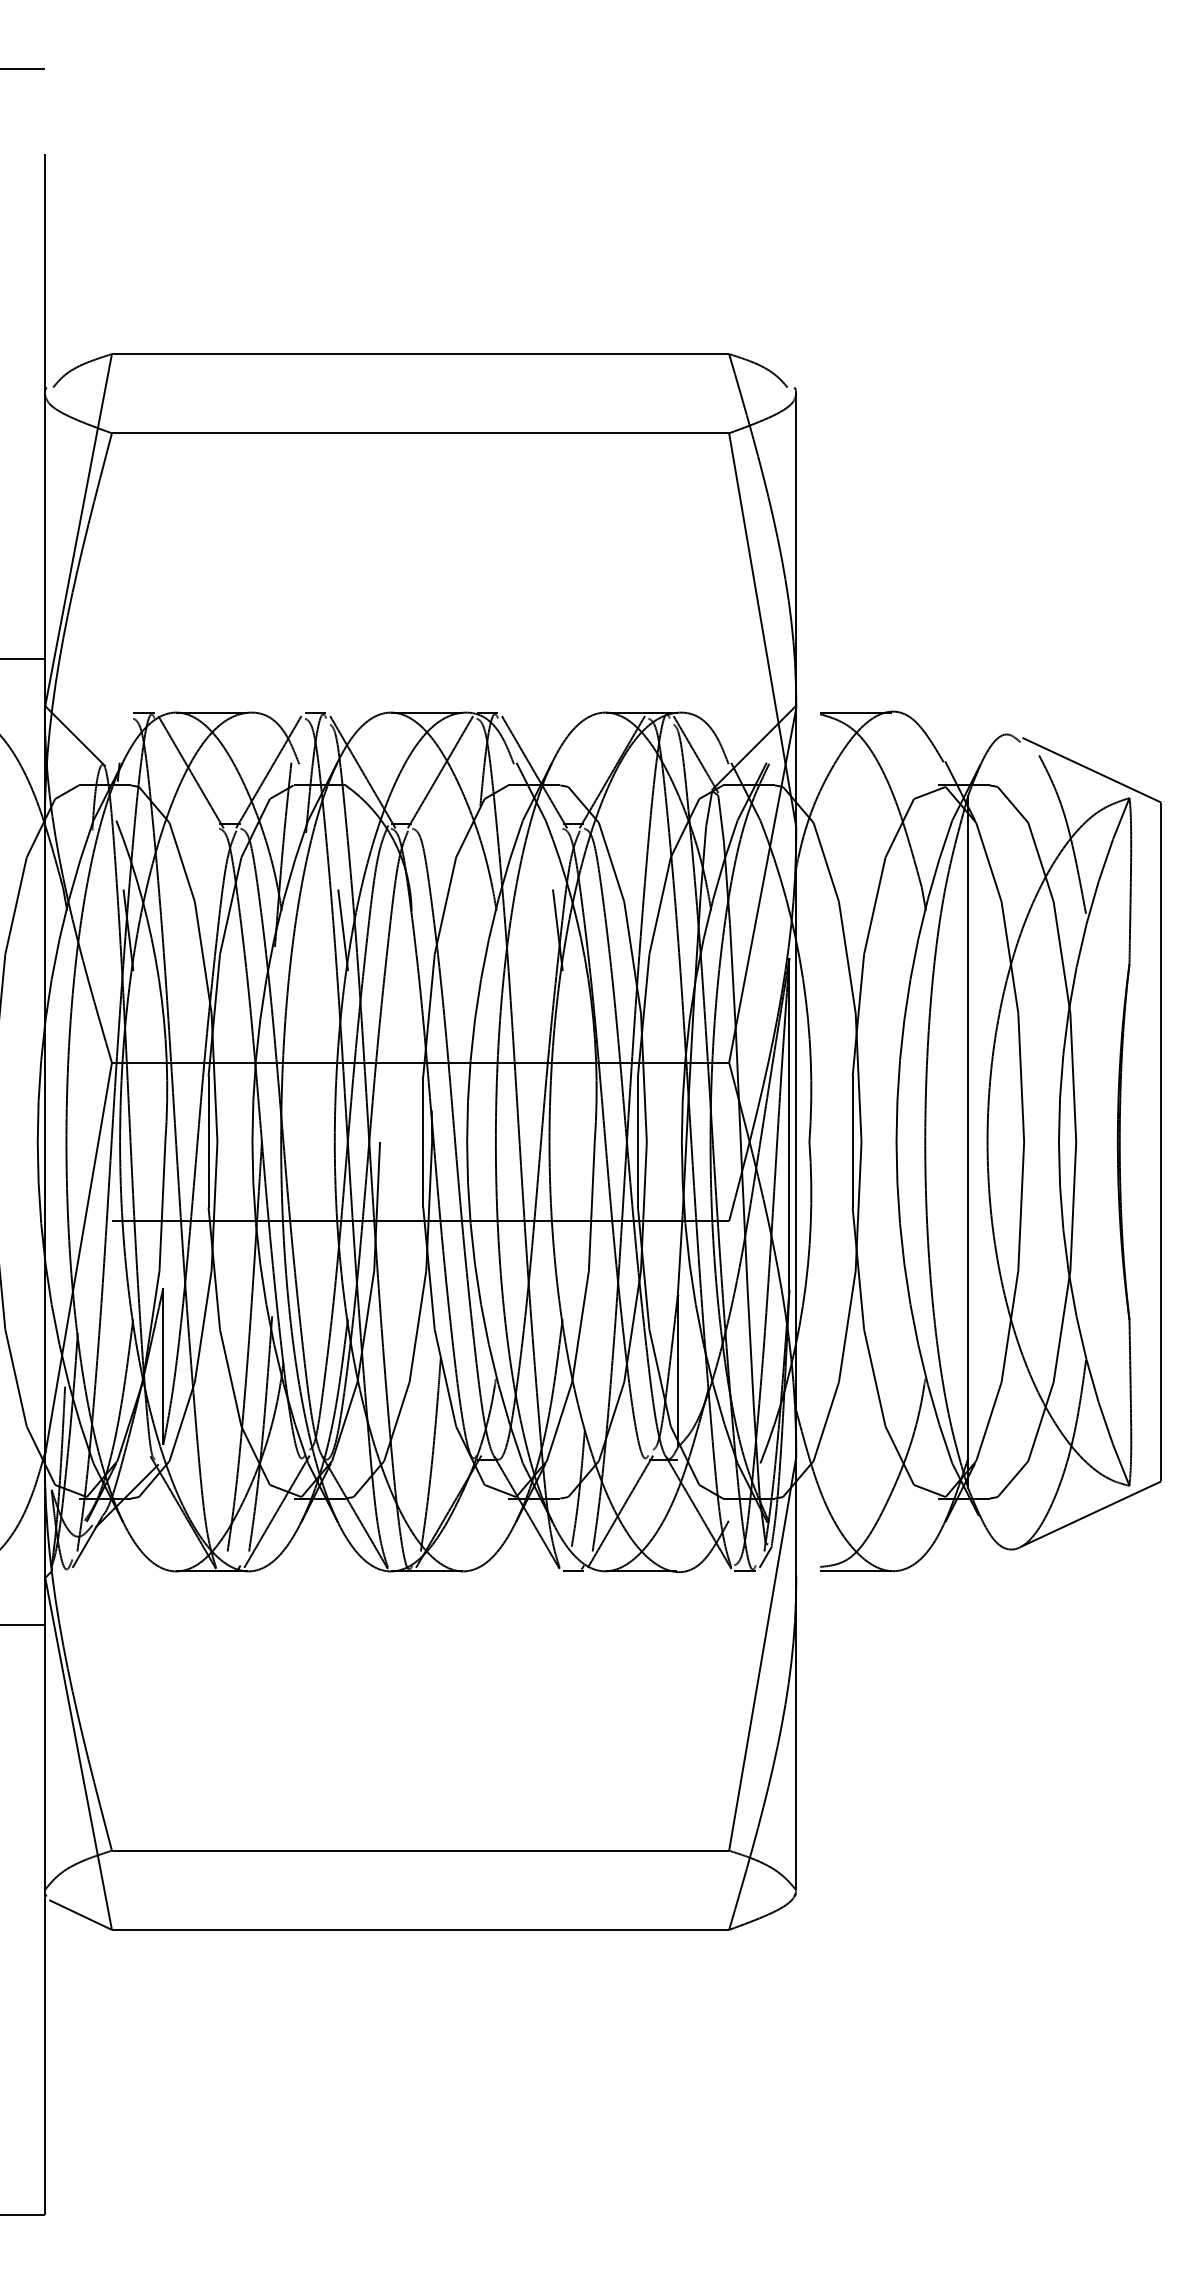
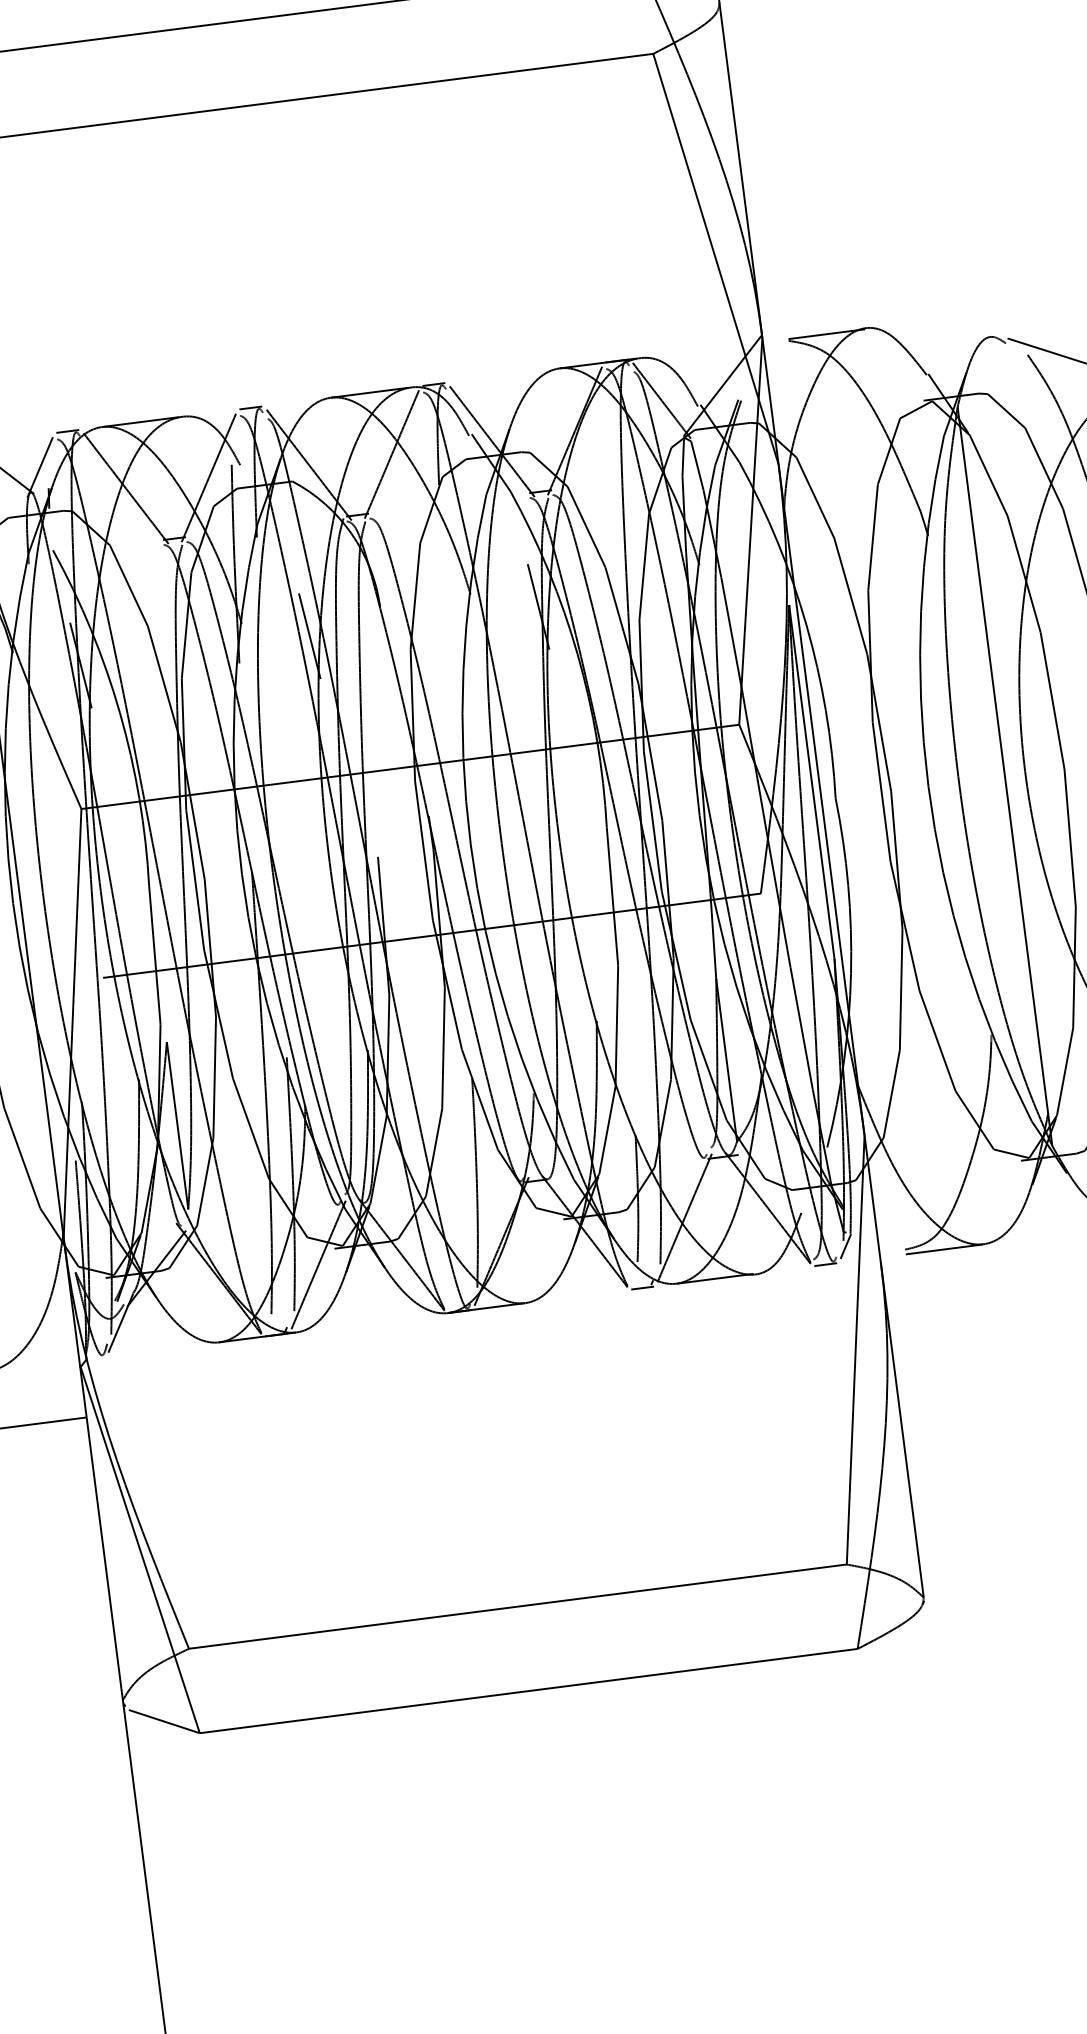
line: (113, 742) -> (39, 467), added

